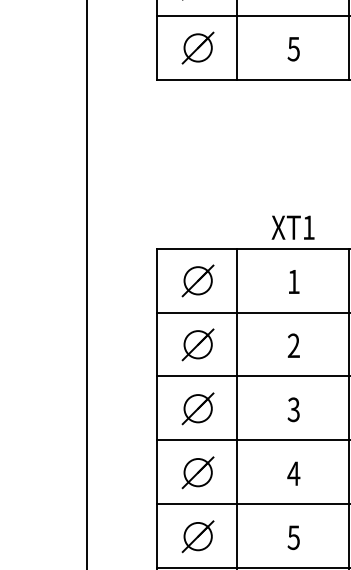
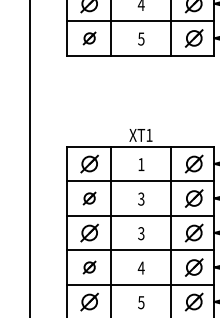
part: (197, 48) -> (89, 38), size x0.7
part: (197, 344) -> (89, 198), size x0.7
text: (294, 346) -> (141, 199), 2 -> 3
part: (197, 472) -> (89, 267), size x0.7

